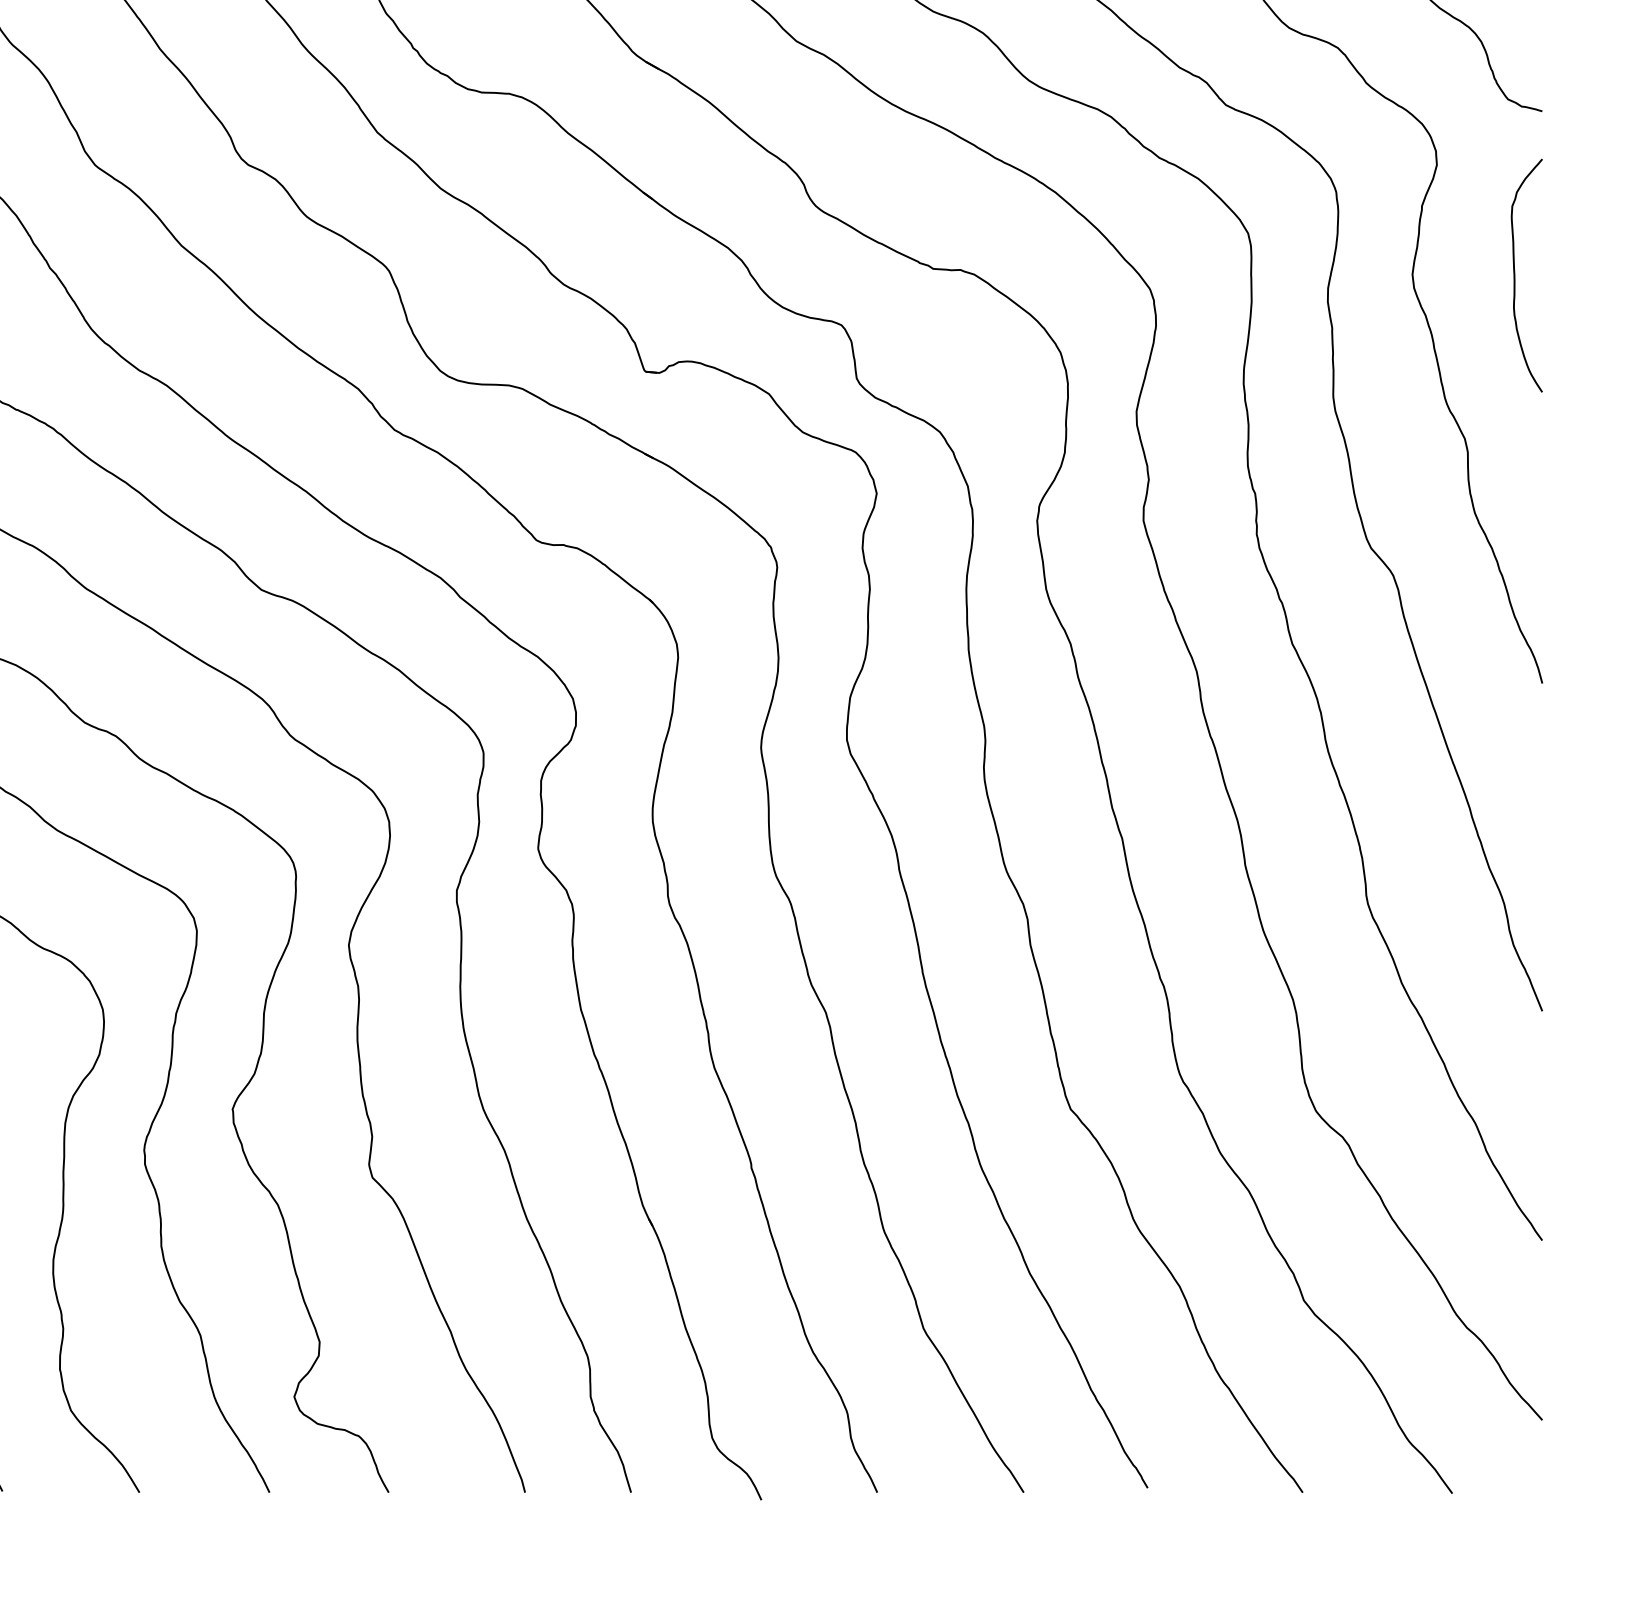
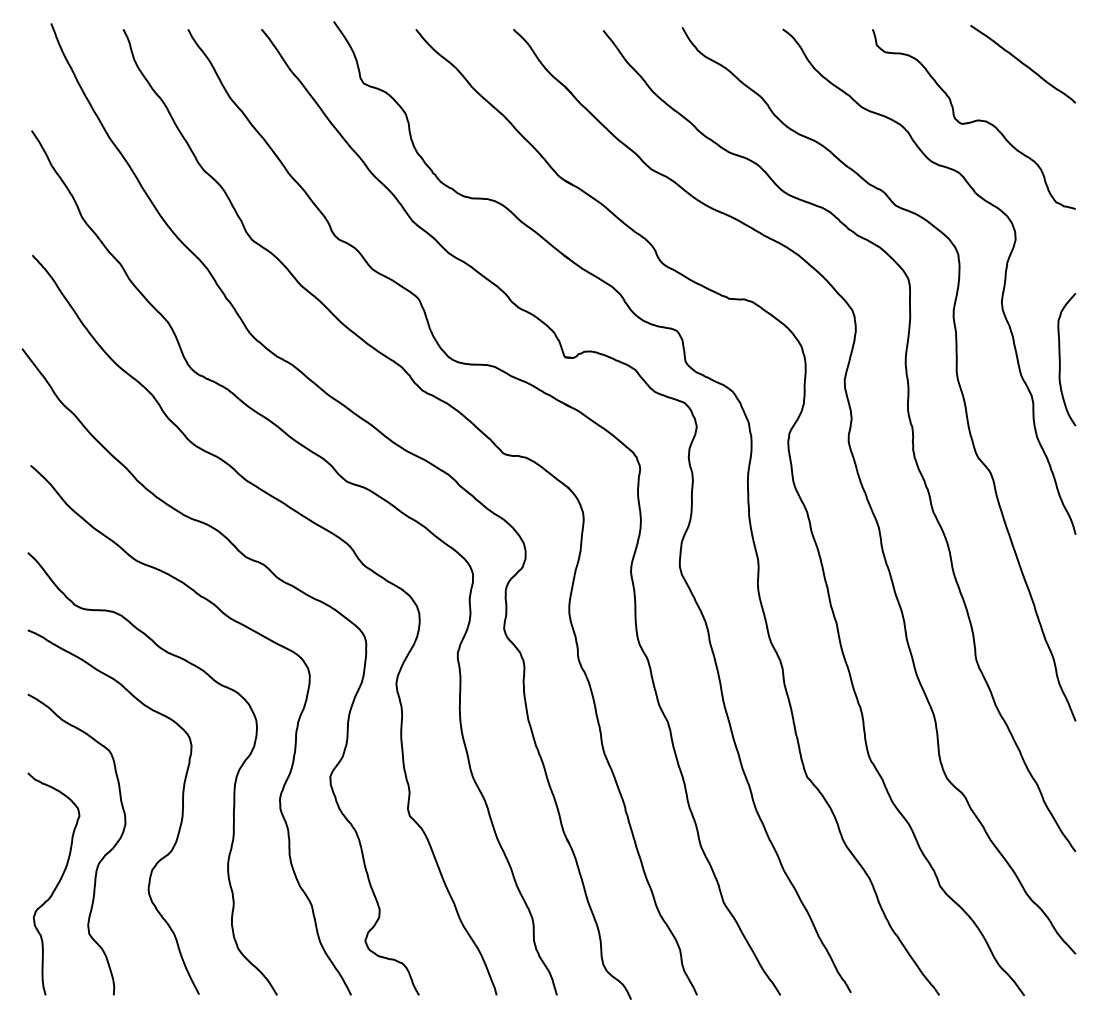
curve: (1515, 275) -> (1060, 359), moved

